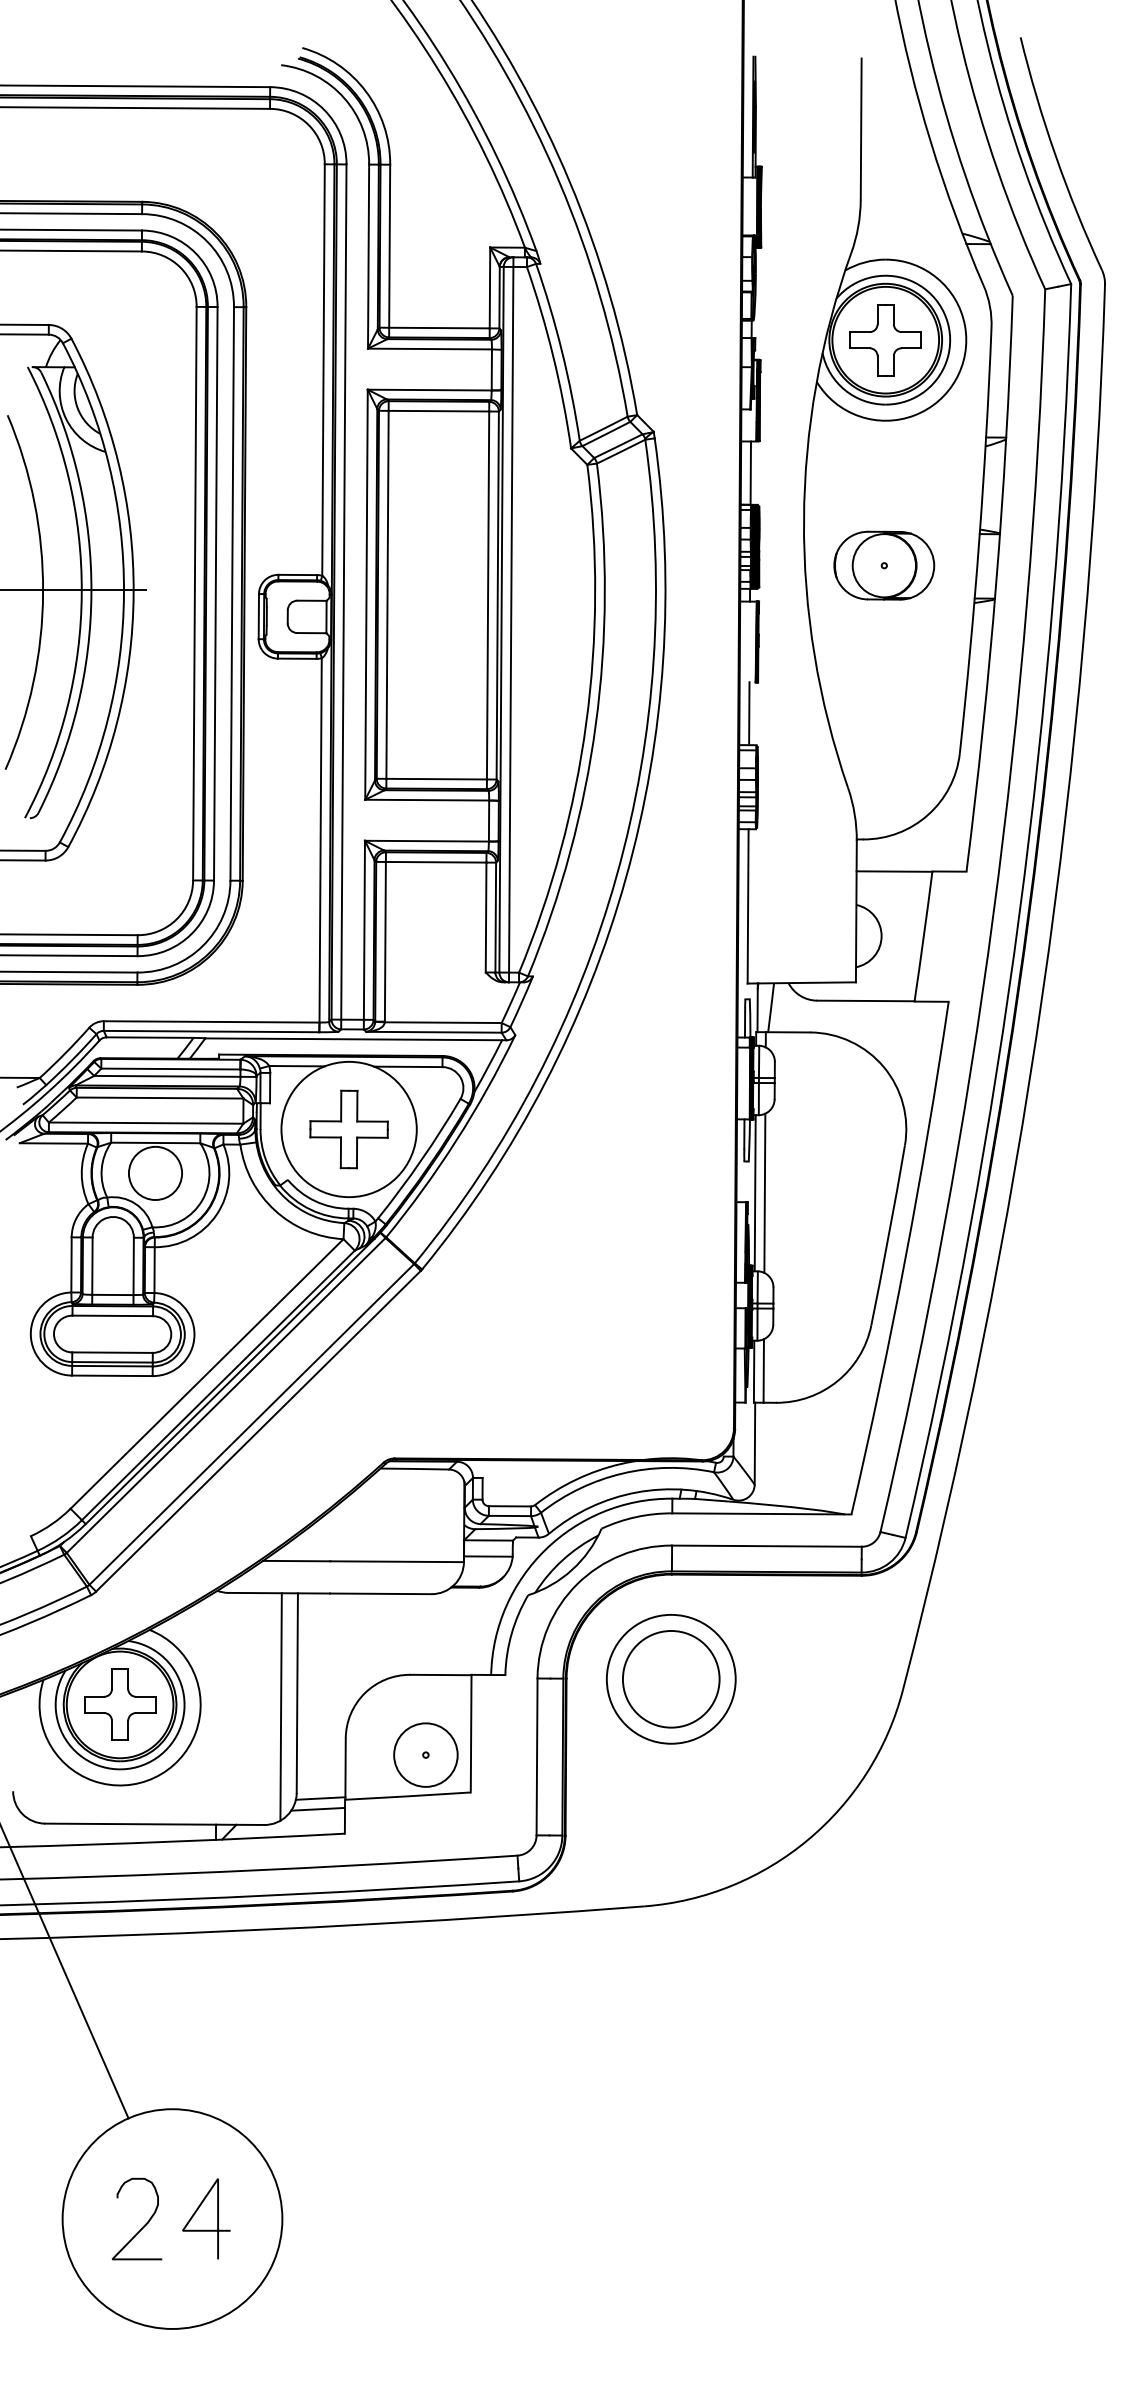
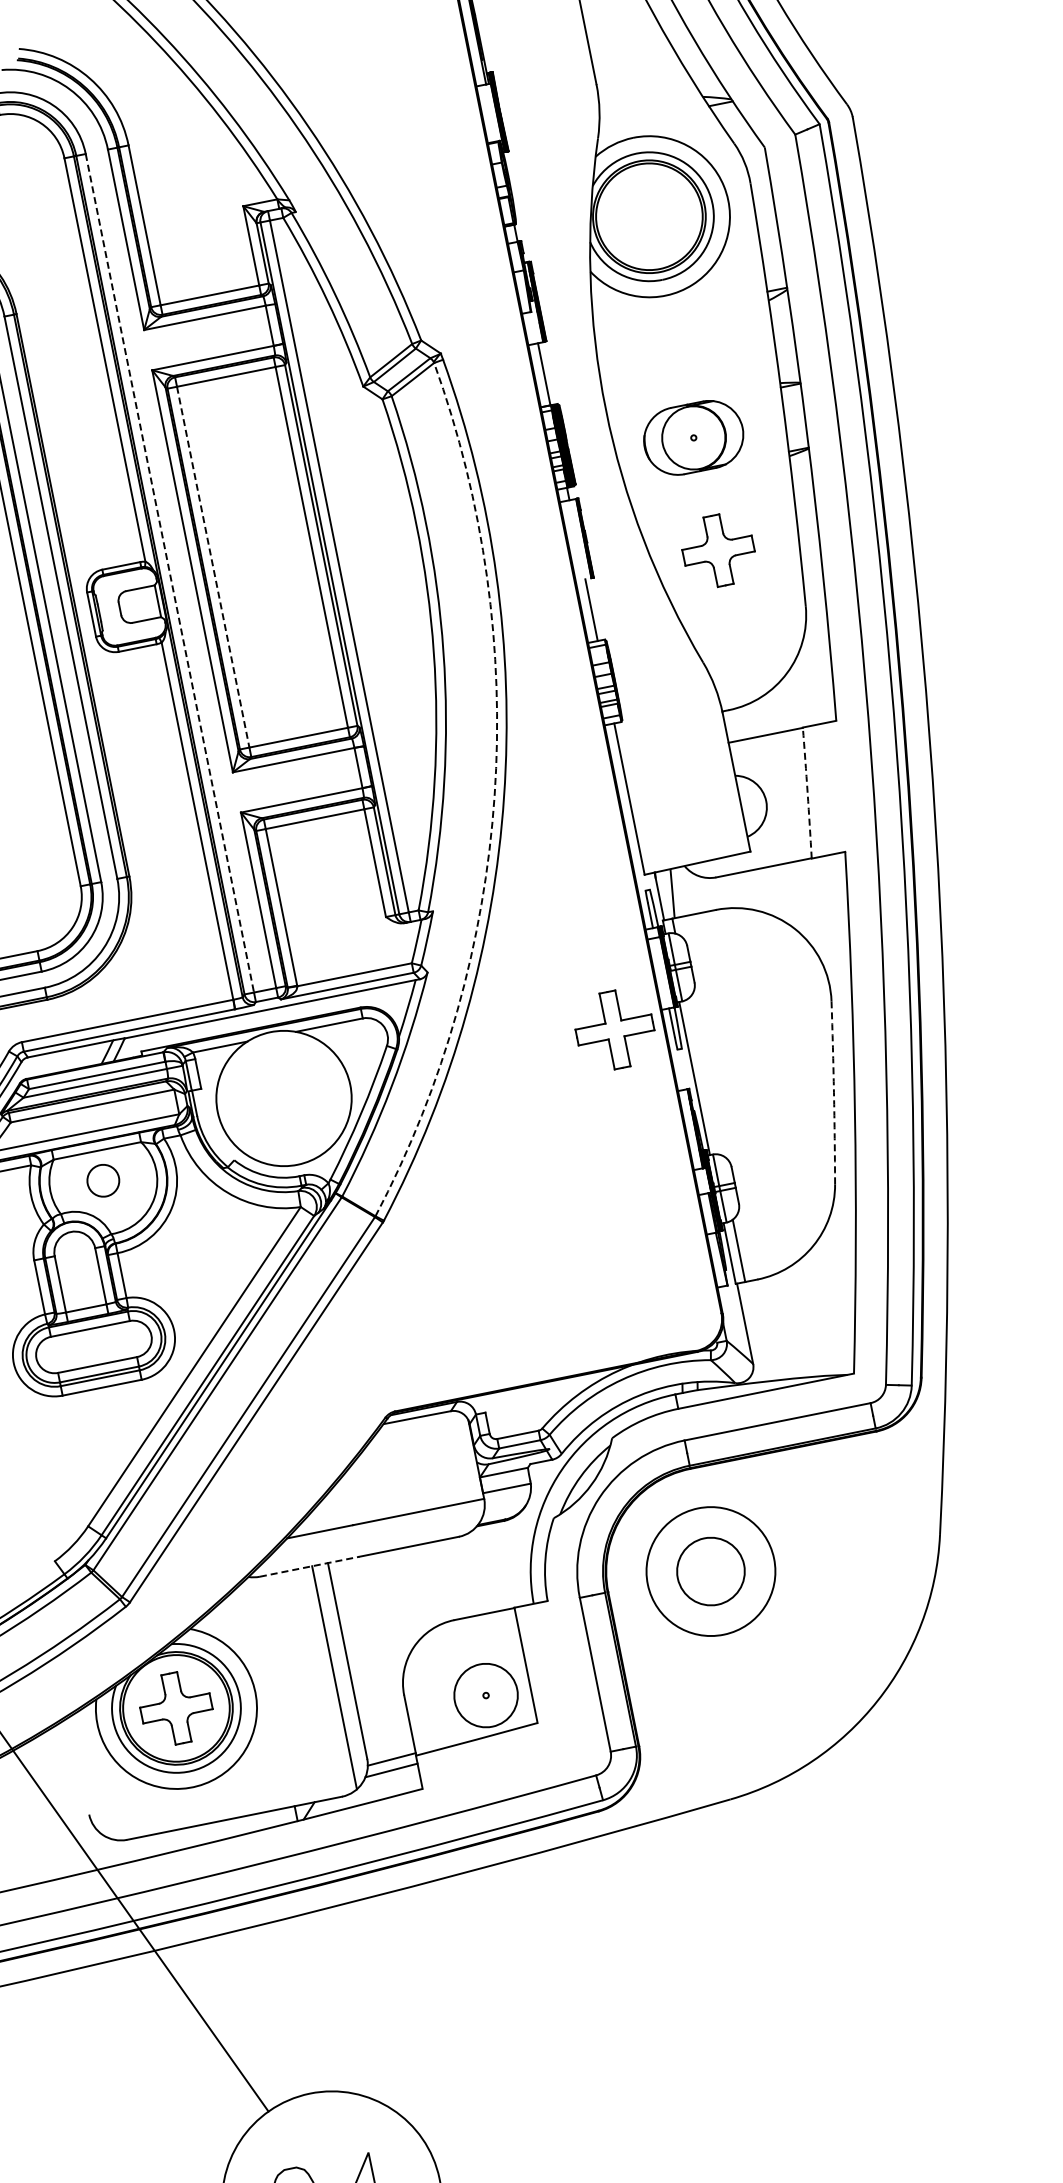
part: (885, 340) -> (718, 551), moved
line: (343, 592) -> (169, 573), solid -> dashed
line: (387, 594) -> (213, 566), solid -> dashed
arc: (616, 875) -> (494, 795), solid -> dashed
arc: (923, 936) -> (807, 793), solid -> dashed
part: (348, 1129) -> (614, 1030), moved
circle: (155, 1173) -> (103, 1180), size x0.6
line: (764, 1192) -> (703, 1075), removed
arc: (888, 1235) -> (833, 1092), solid -> dashed
line: (279, 1593) -> (309, 1566), solid -> dashed
circle: (670, 1678) -> (710, 1570), size x0.7

